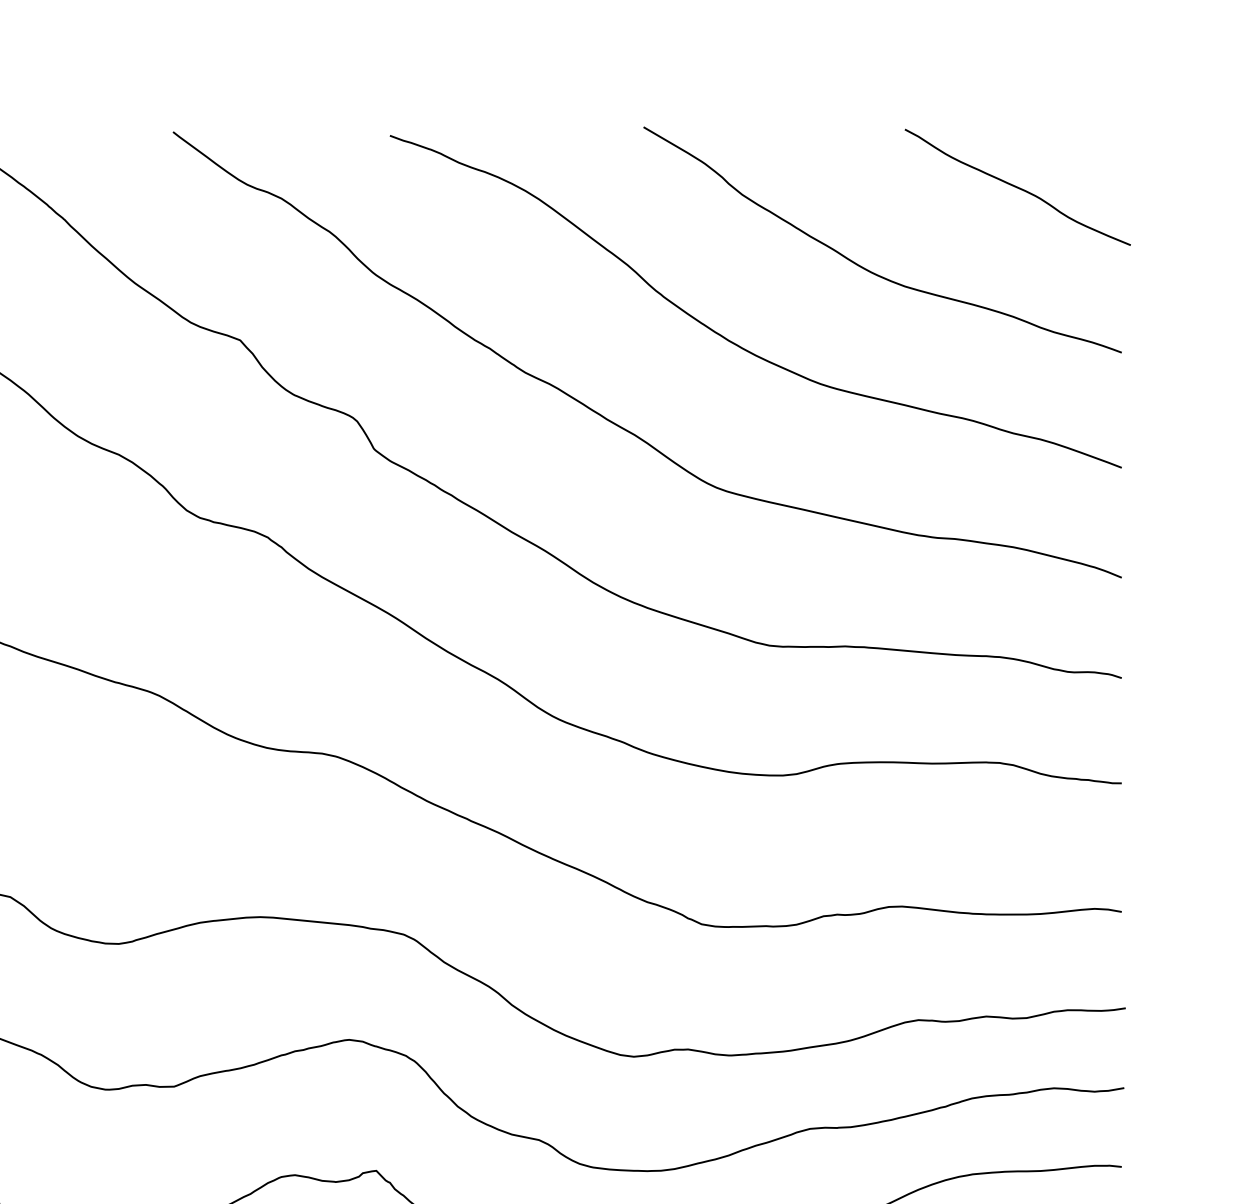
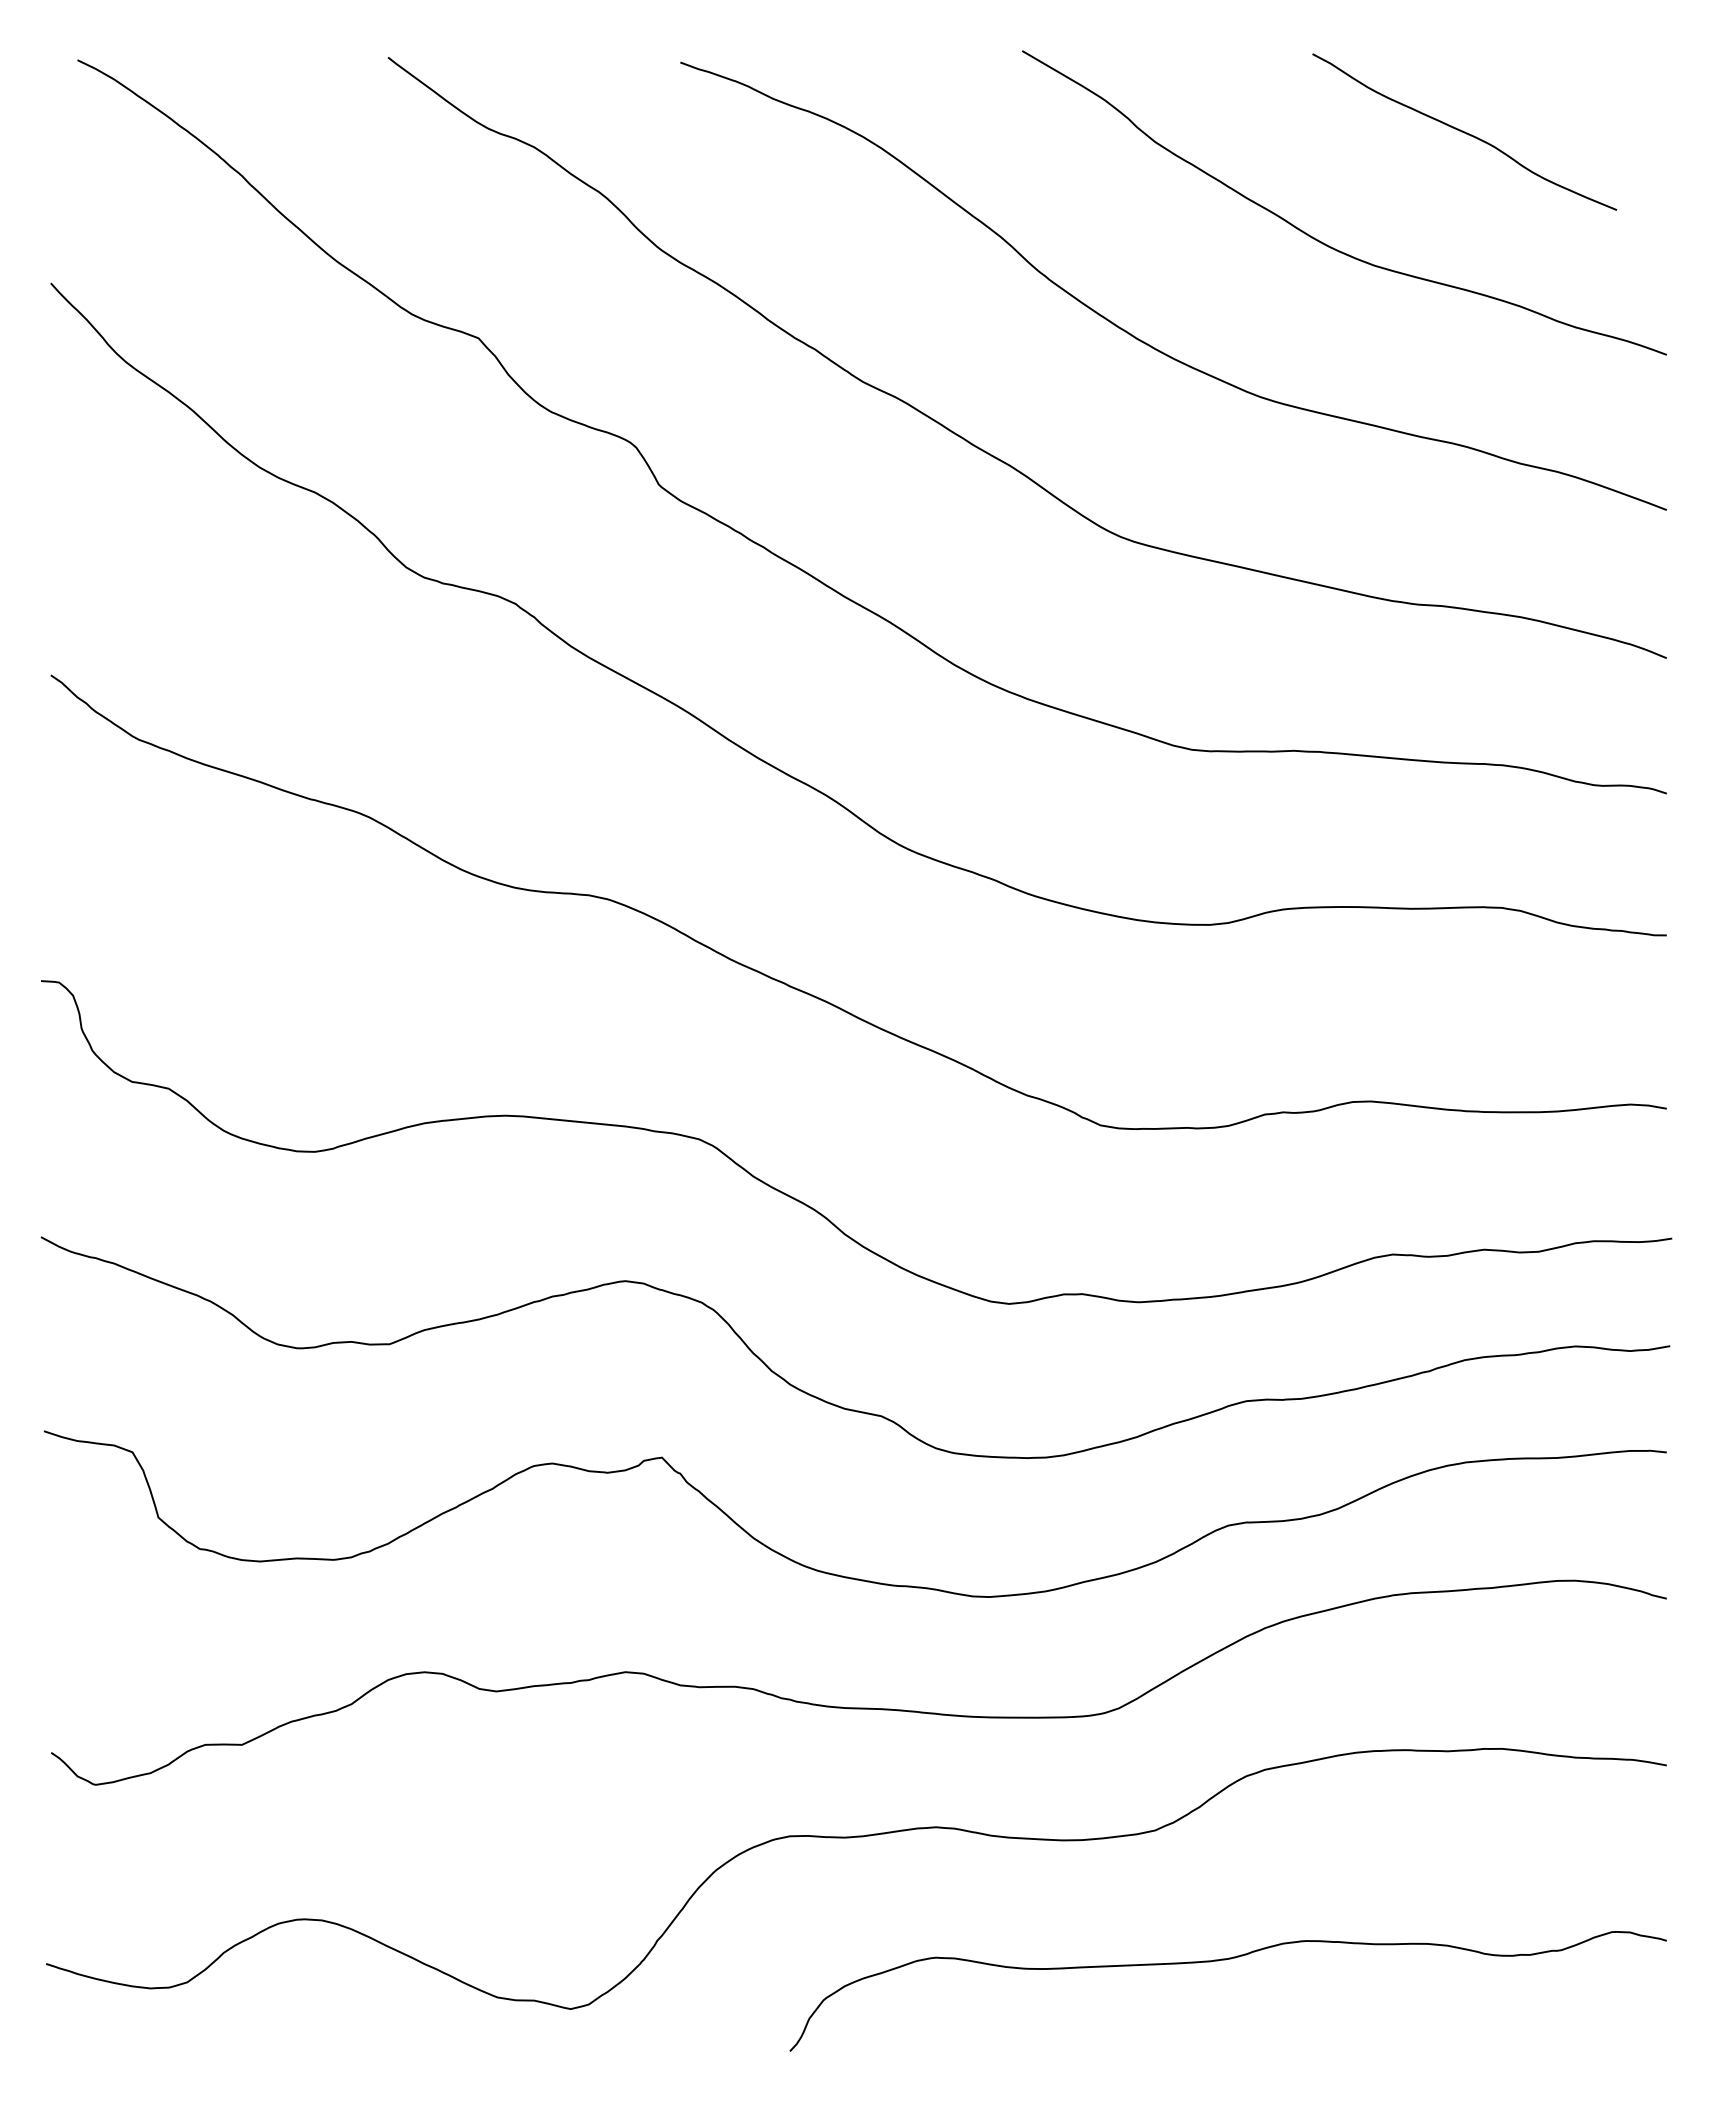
curve: (1017, 186) -> (1464, 131), moved

